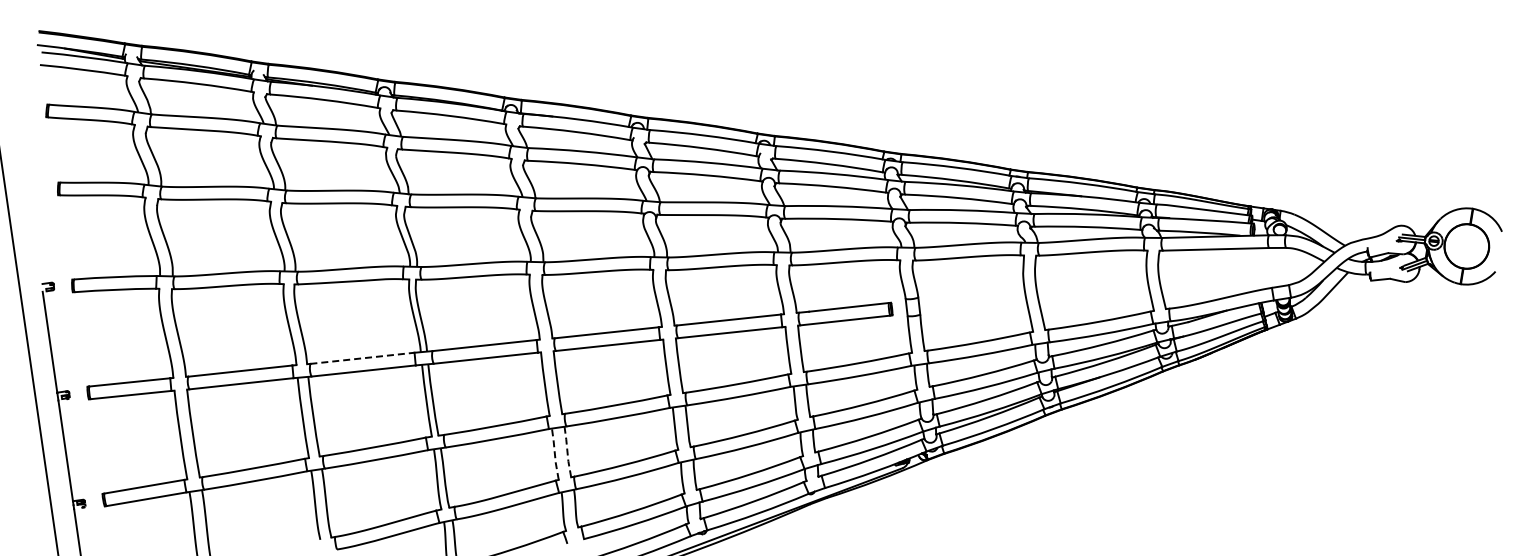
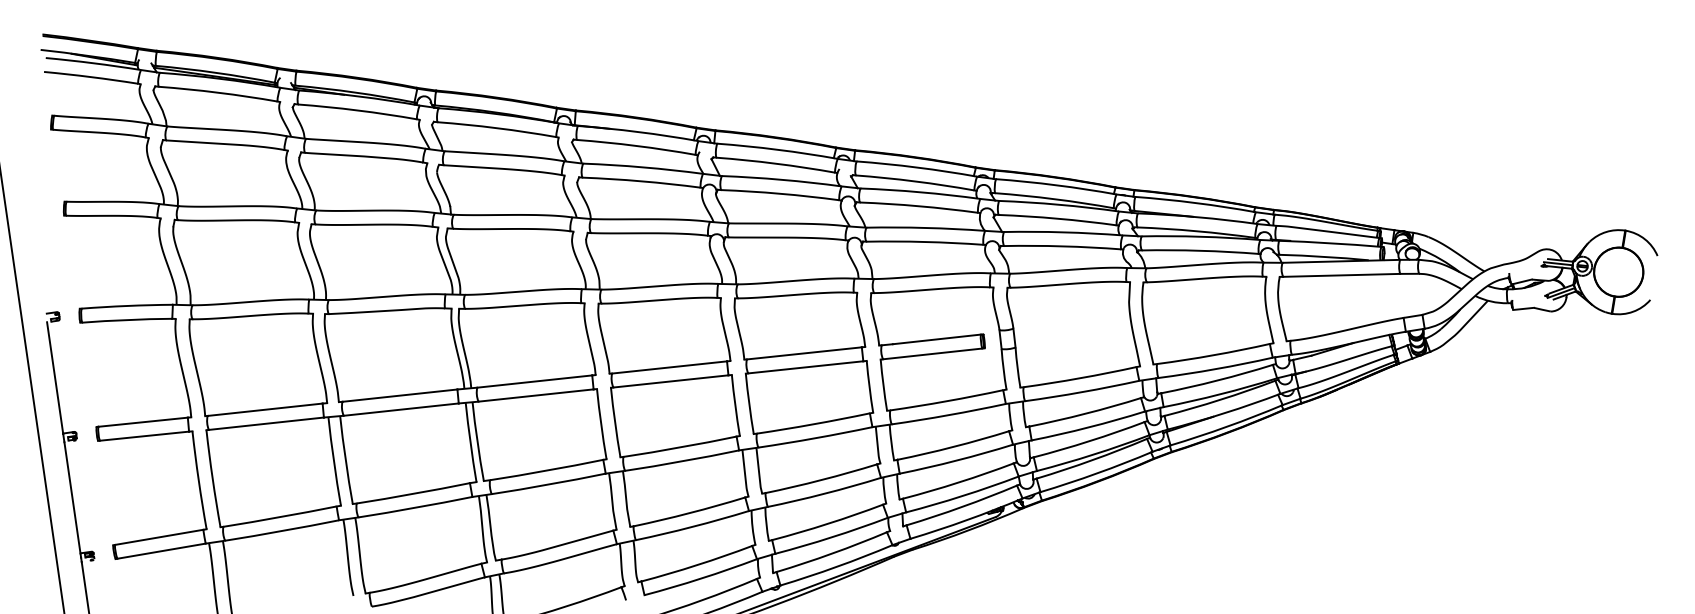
line: (362, 358) -> (399, 395), dashed -> solid
line: (567, 452) -> (626, 499), dashed -> solid
line: (554, 454) -> (611, 501), dashed -> solid

